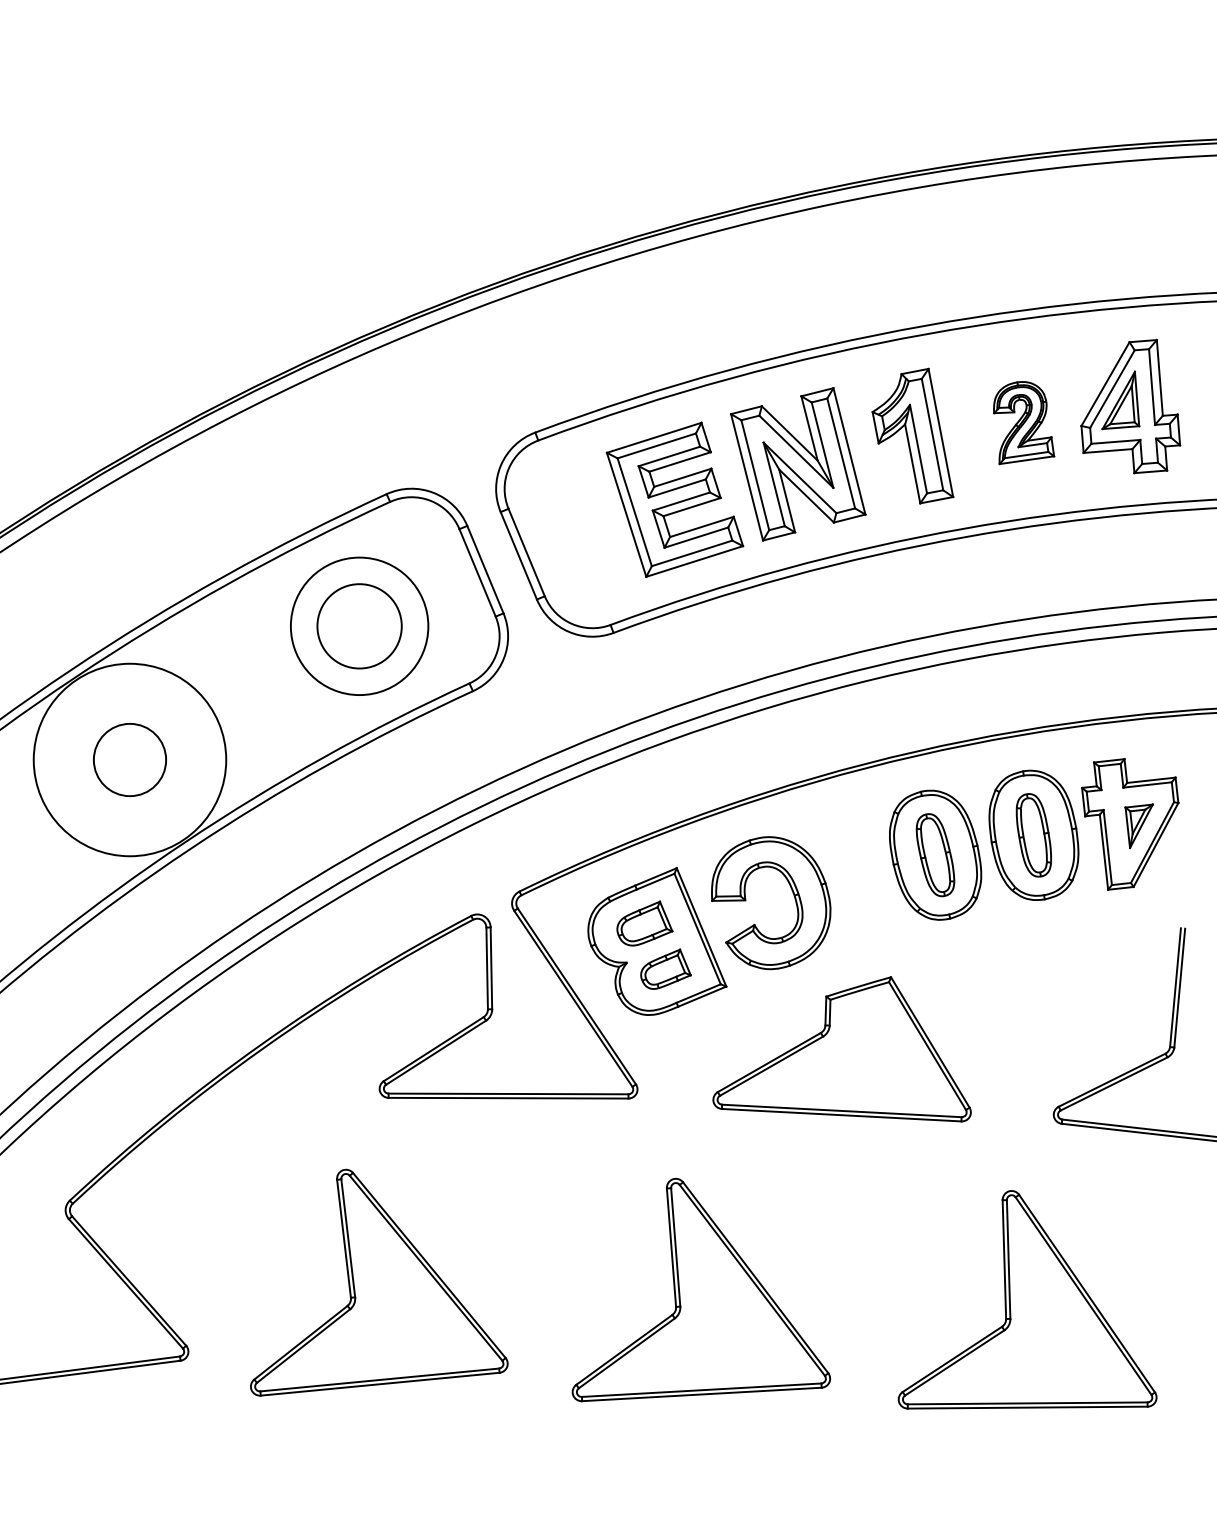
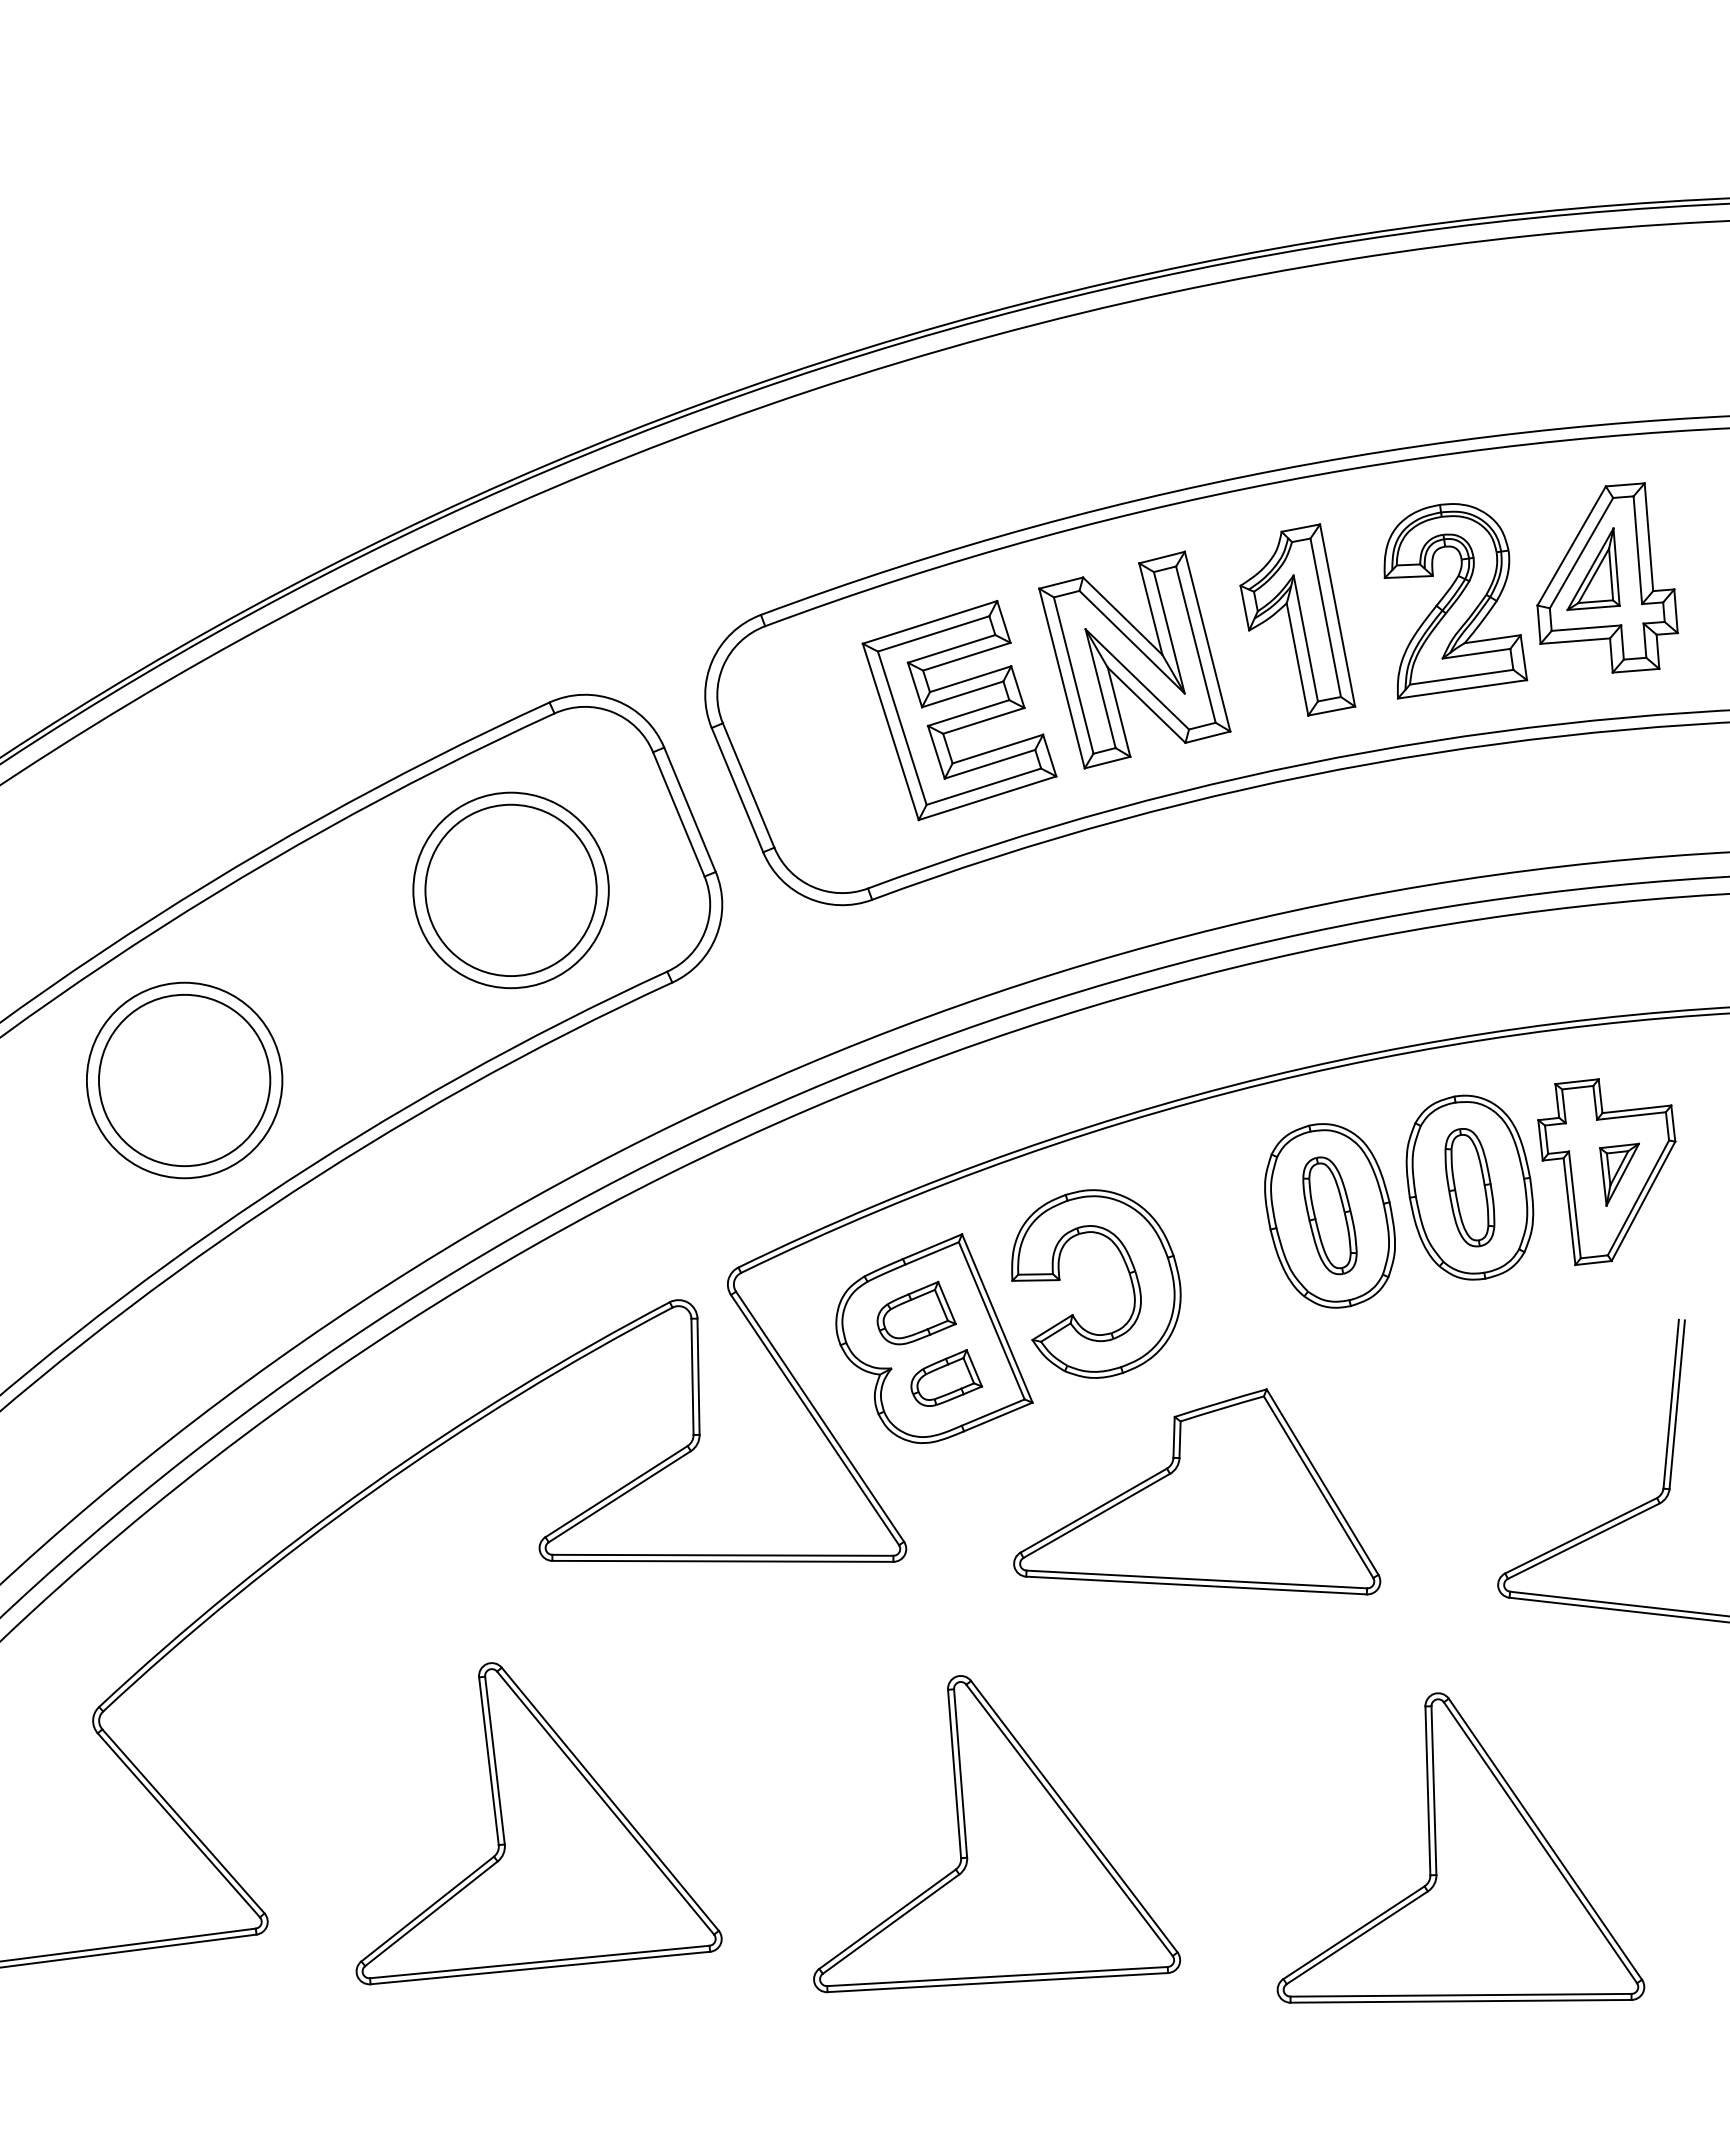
part: (1023, 423) -> (1455, 601), size x1.67
circle: (359, 626) -> (510, 890), size x1.43
circle: (129, 760) -> (184, 1080), size x0.71
circle: (129, 760) -> (184, 1080), size x1.67

